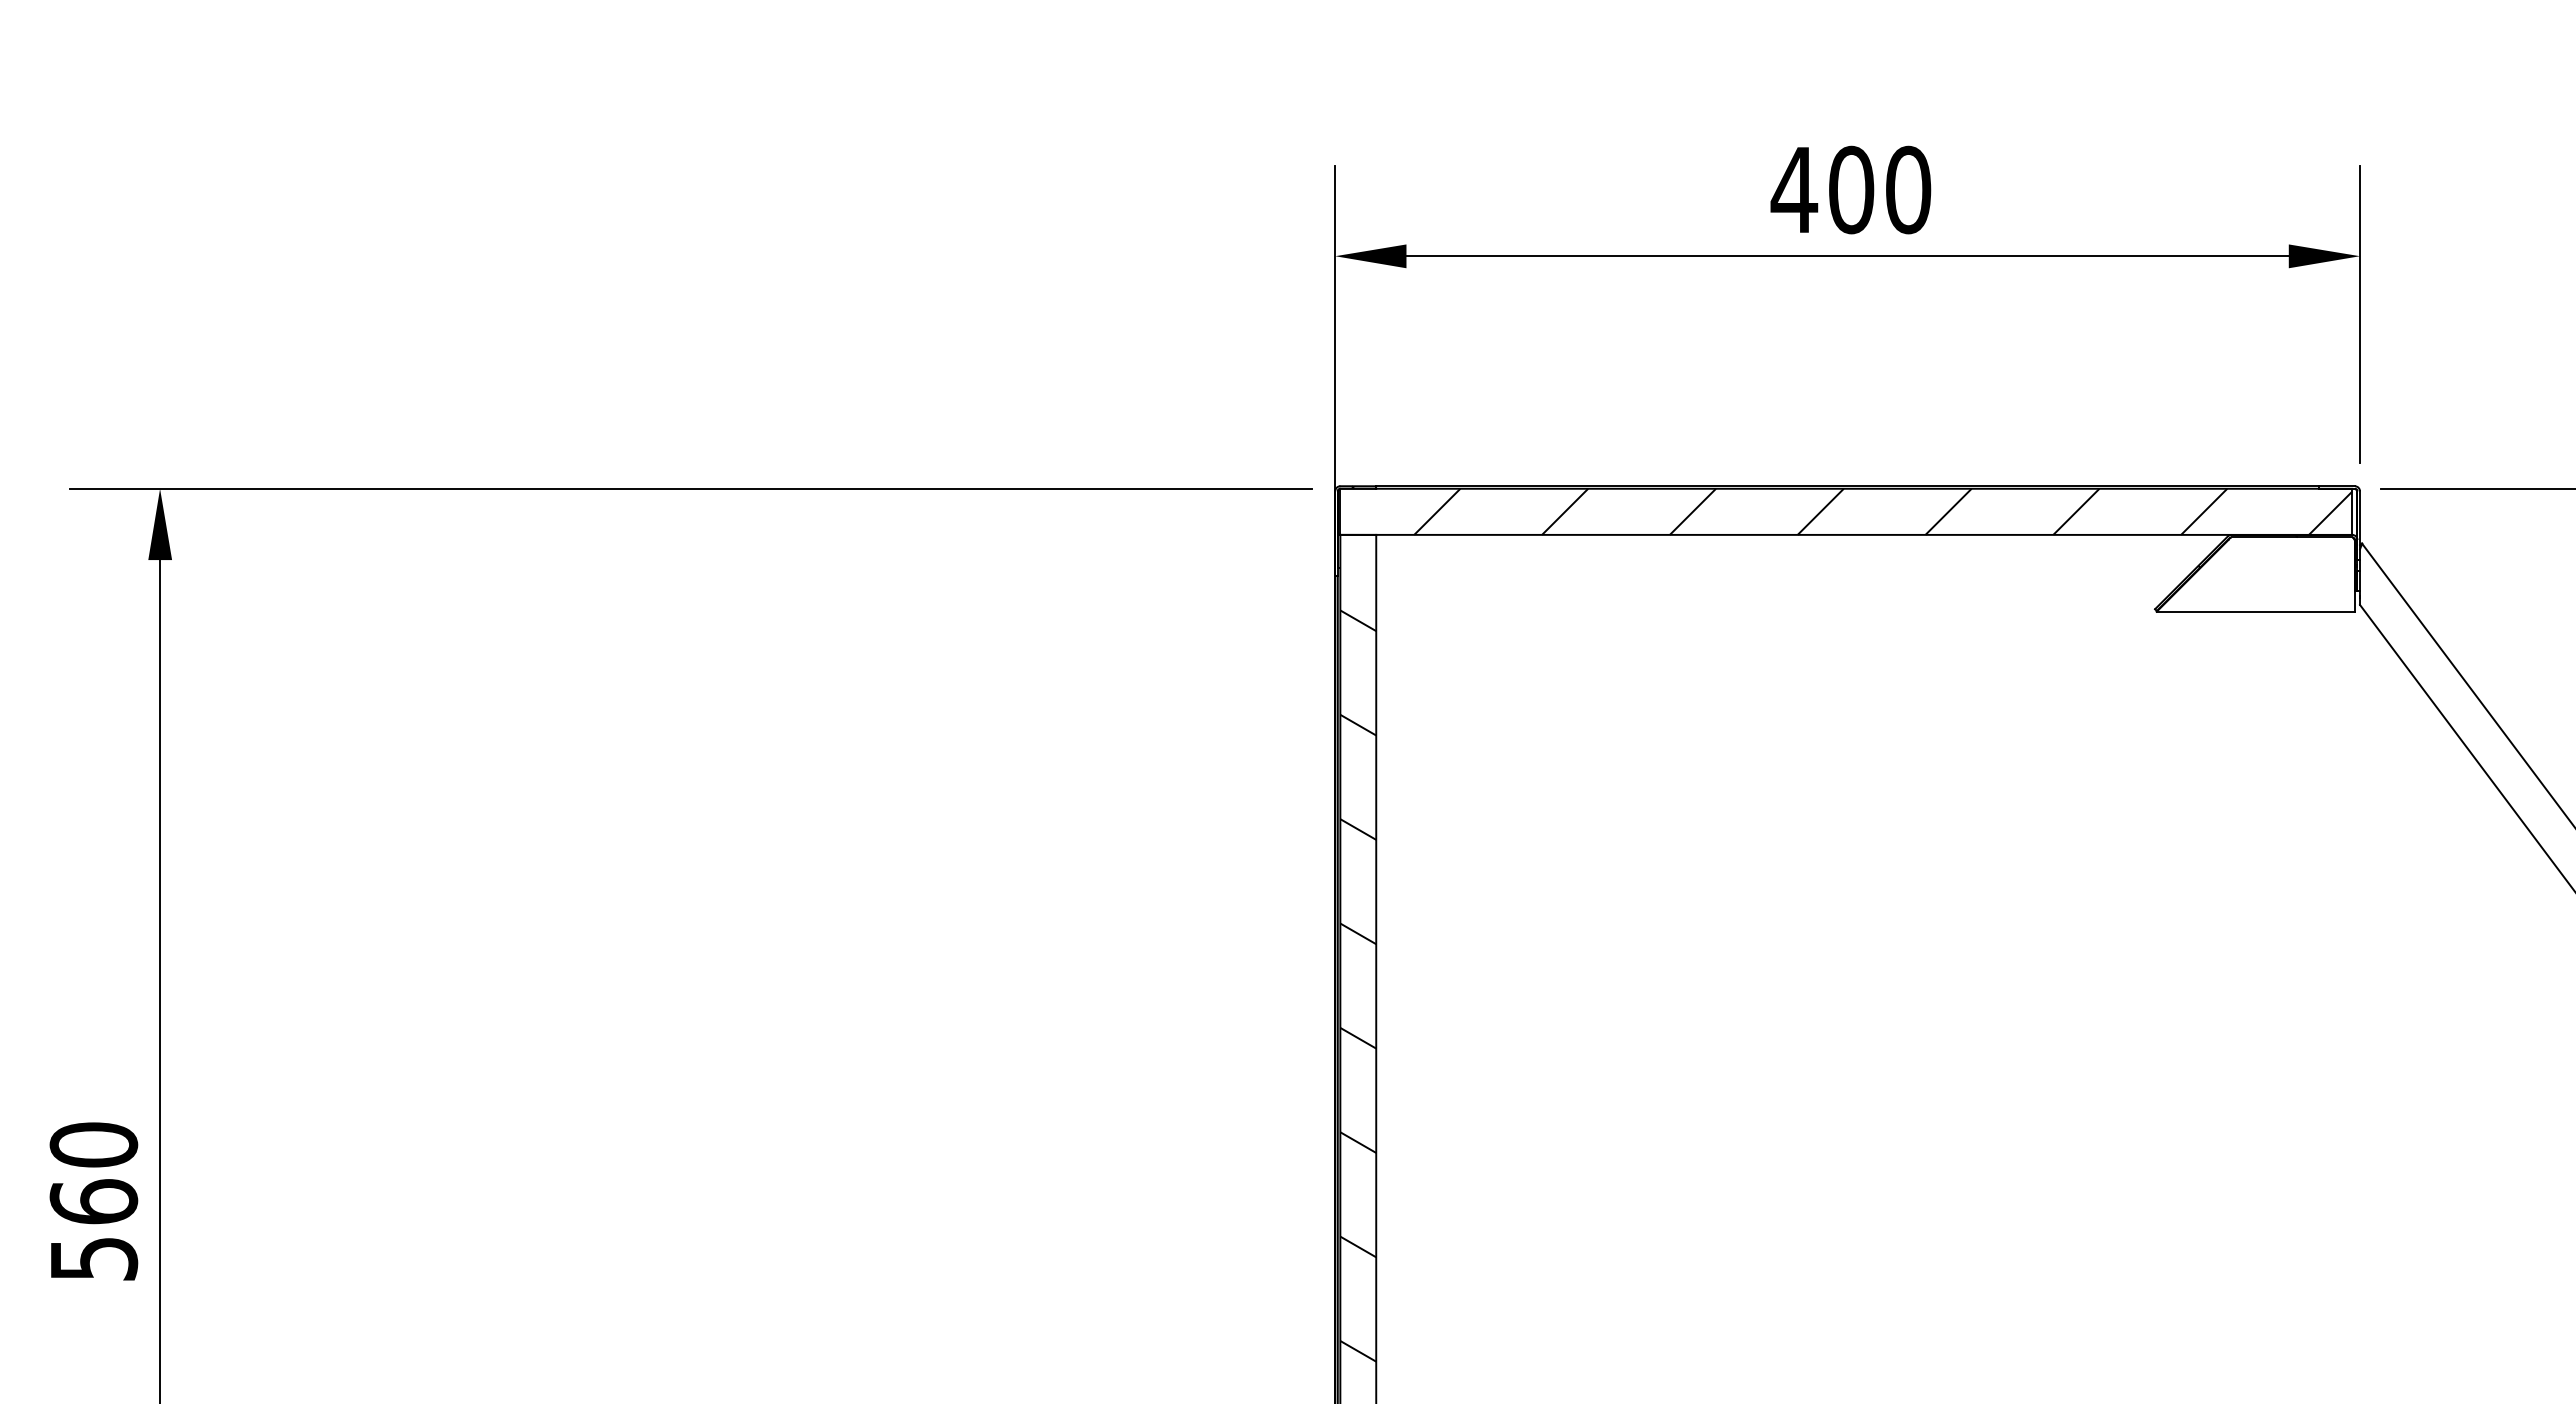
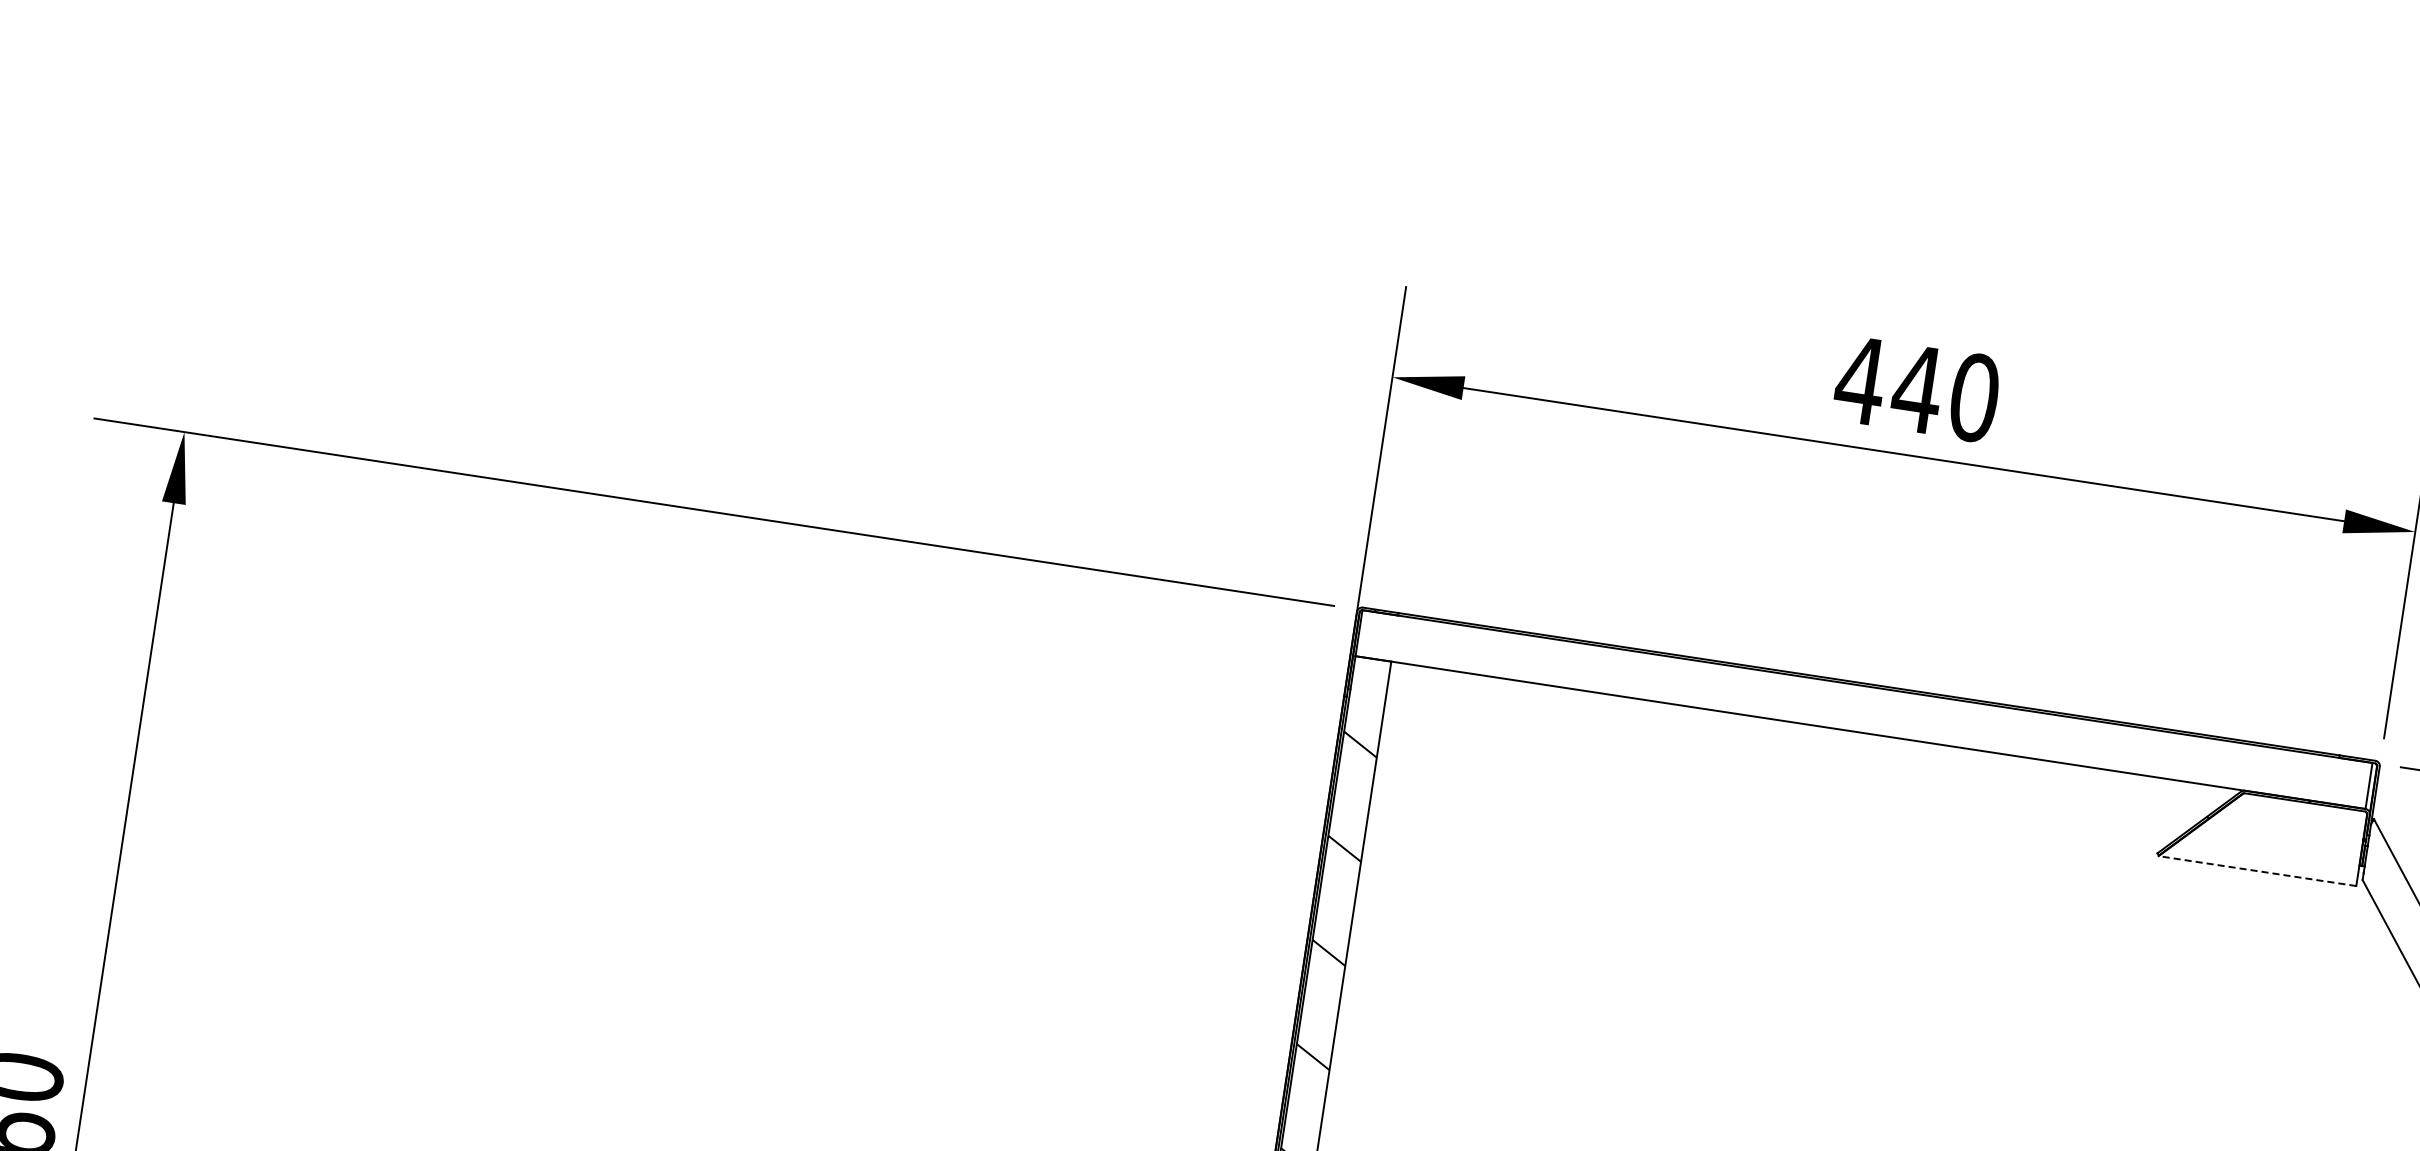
text: (1851, 189) -> (1917, 388), 400 -> 440
hatch: (1883, 511) -> (1901, 714), removed
line: (2255, 611) -> (2257, 870), solid -> dashed

